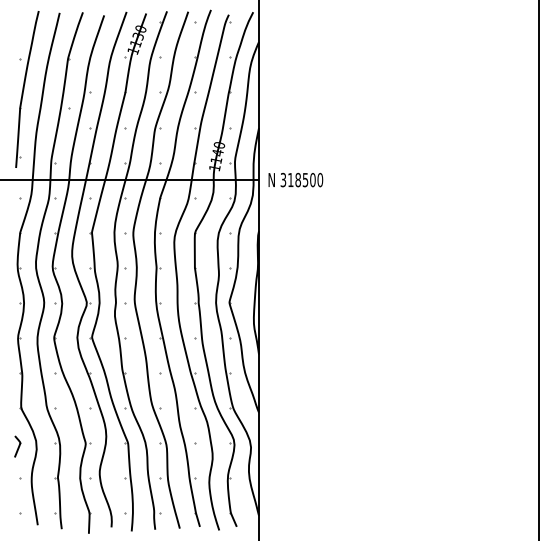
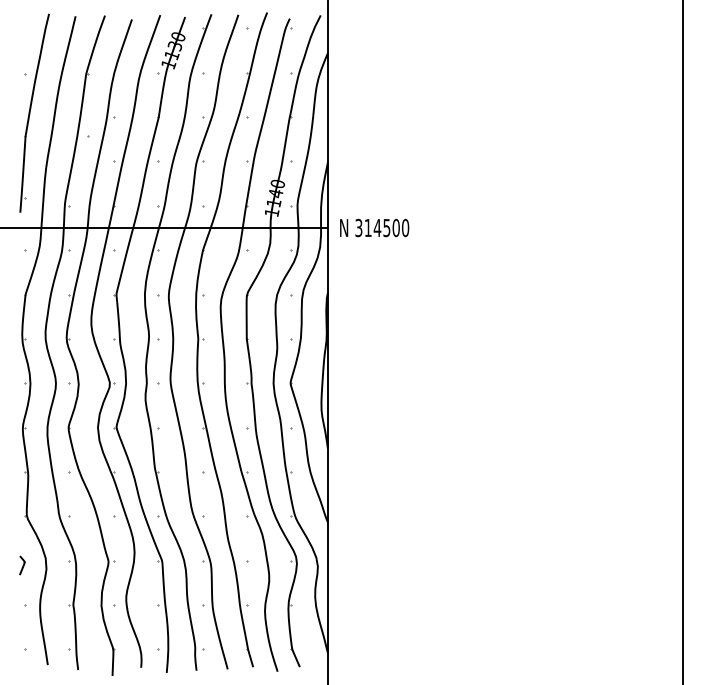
text: (298, 179) -> (377, 227), 318500 -> 314500
part: (17, 446) -> (22, 565), size x0.7

